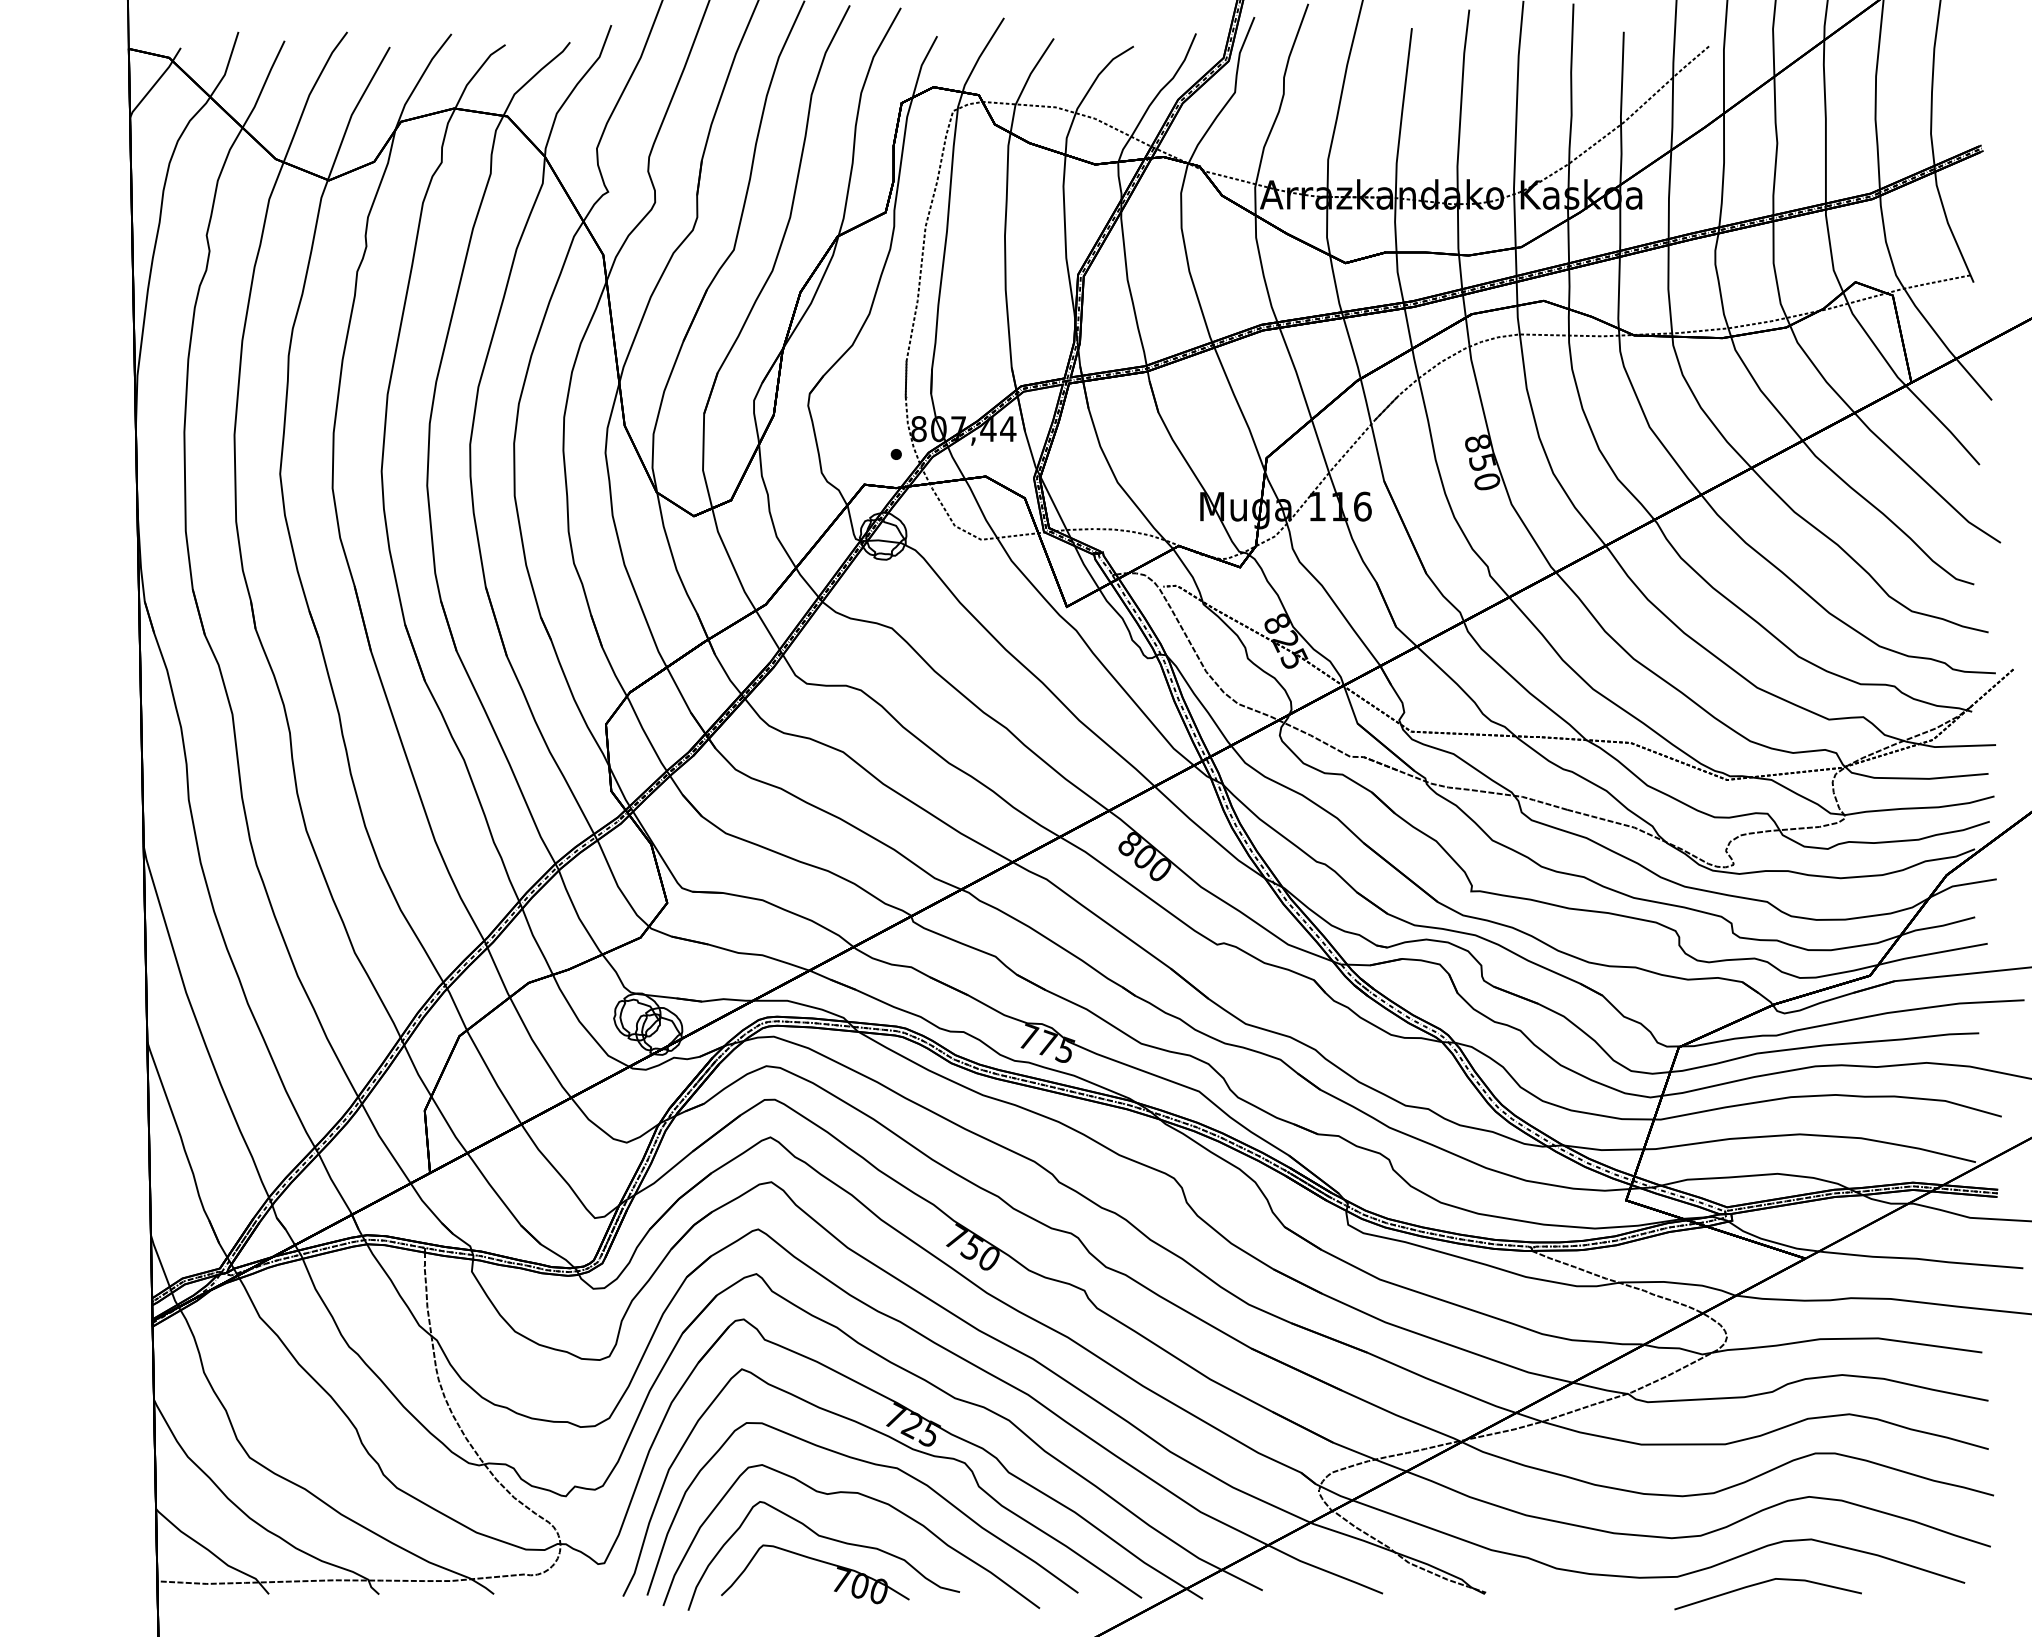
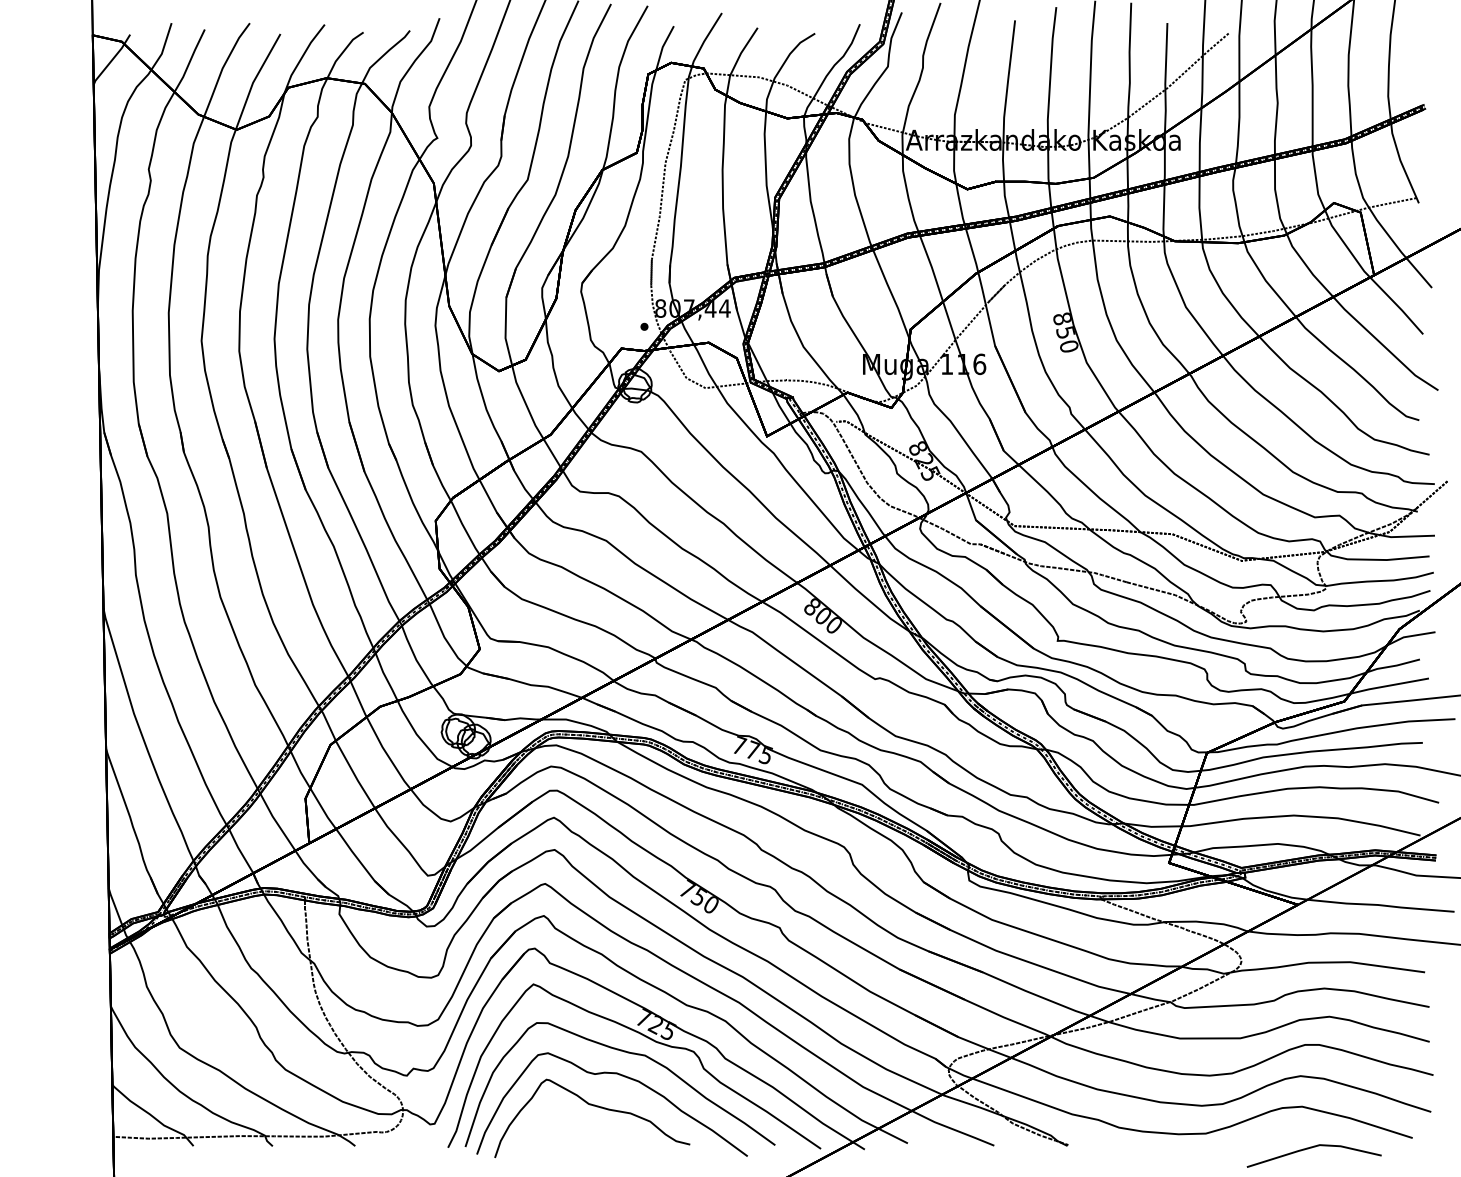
part: (817, 1561) -> (587, 1122), removed
line: (1763, 1583) -> (1310, 1148), moved

